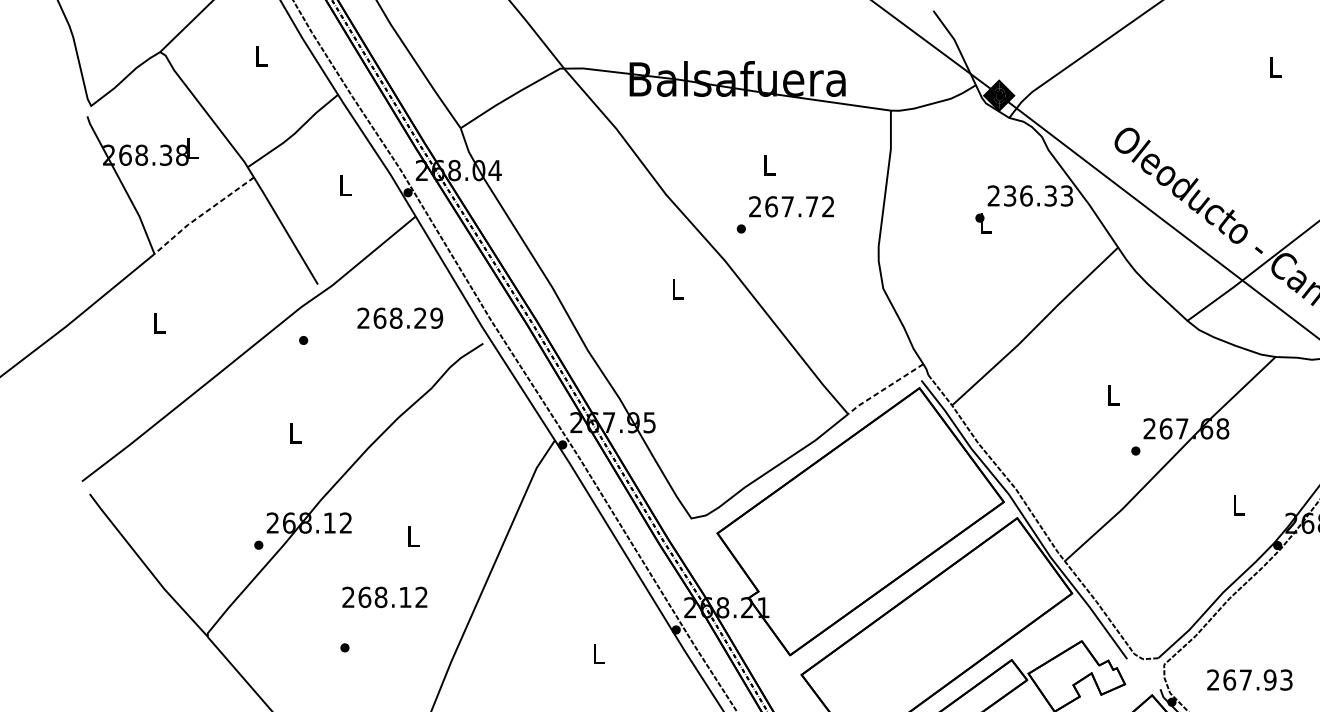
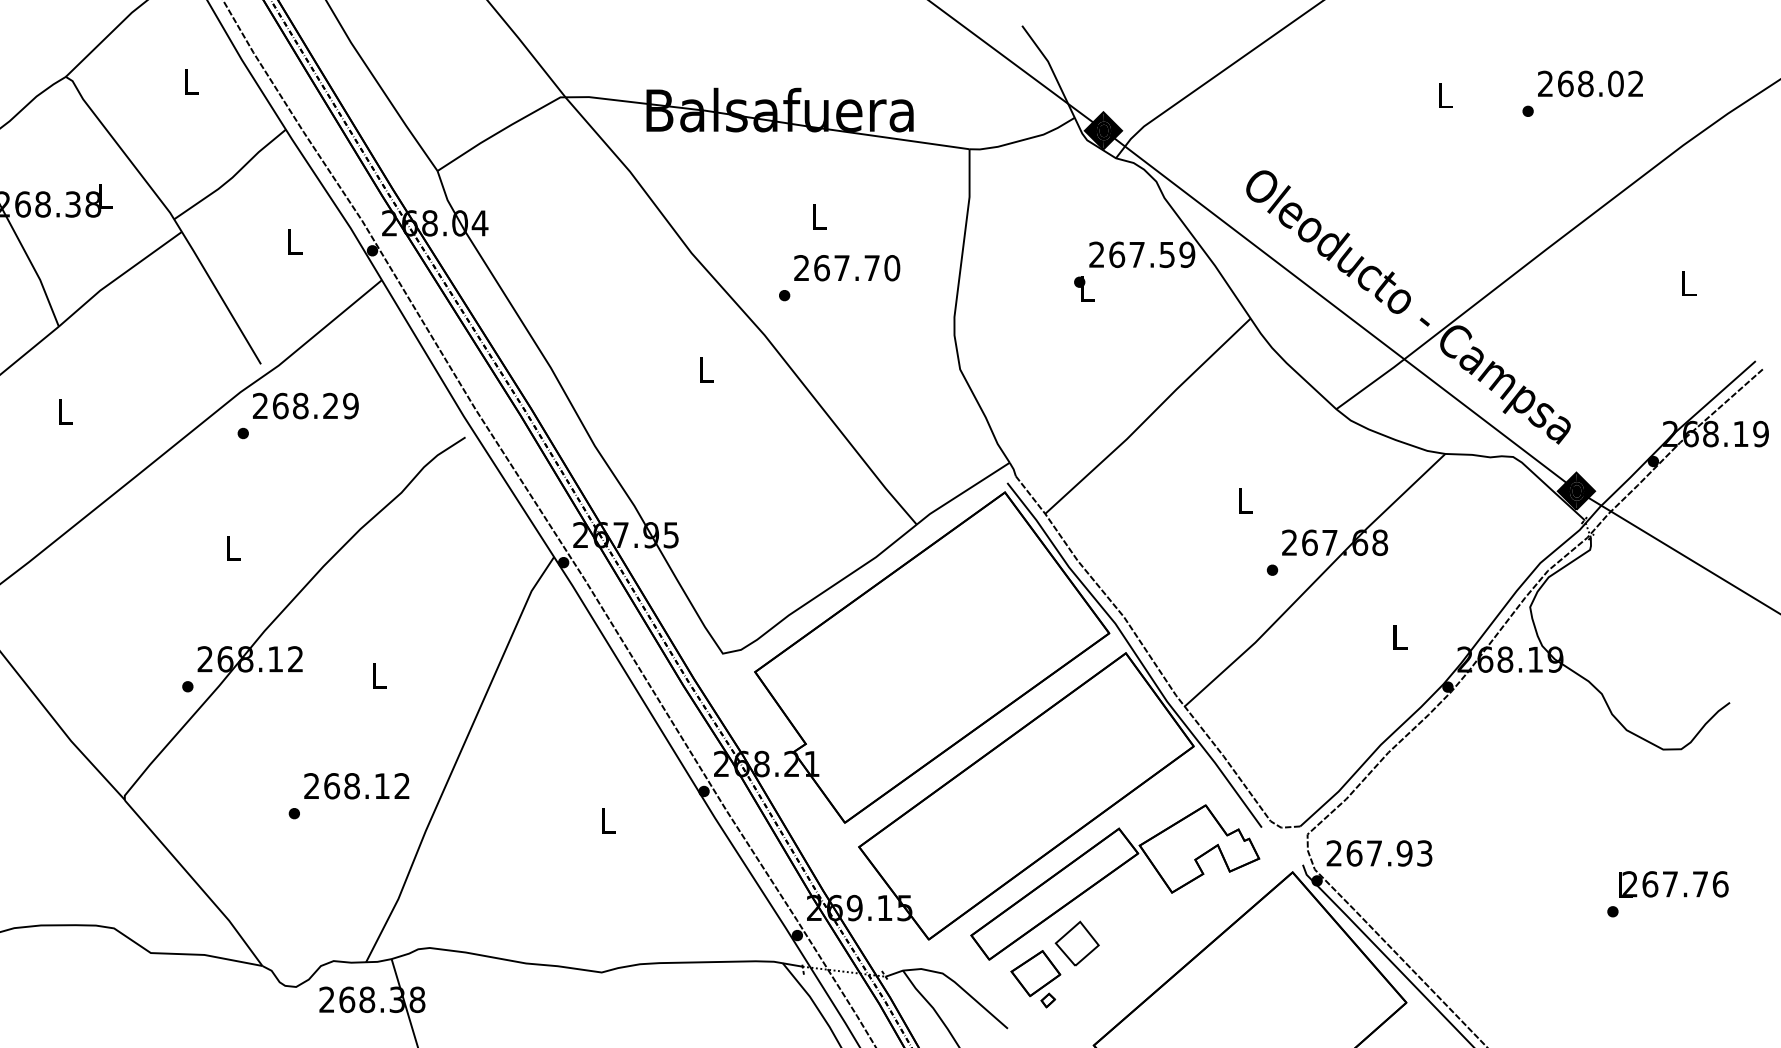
text: (1038, 195) -> (1152, 254), 236.33 -> 267.59
text: (828, 207) -> (892, 268), 267.72 -> 267.70
line: (202, 214) -> (118, 277), dashed -> solid
text: (400, 317) -> (305, 405), moved
line: (884, 388) -> (961, 493), dashed -> solid
text: (384, 597) -> (356, 786), moved
text: (1249, 680) -> (1379, 853), moved

